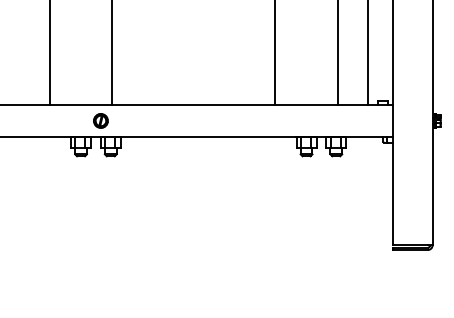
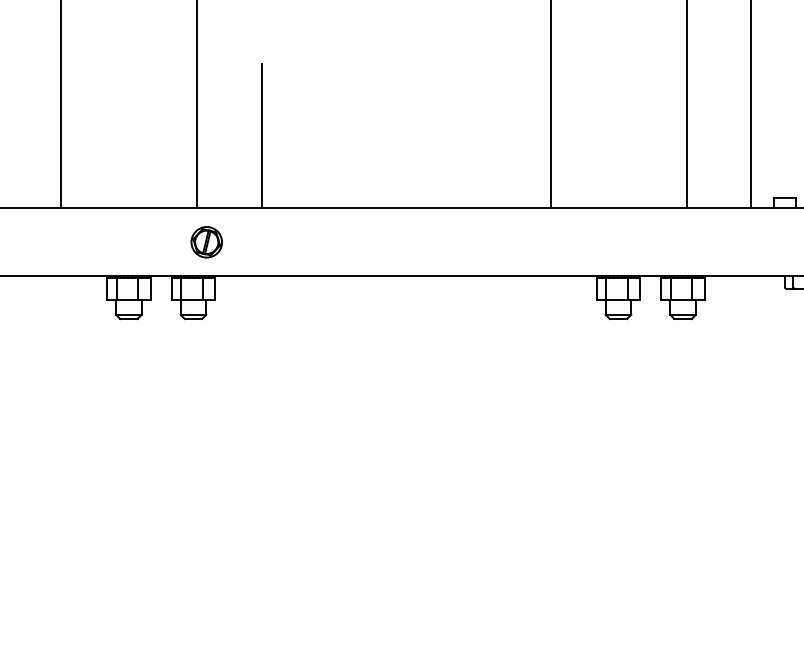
line: (142, 71) -> (262, 134), added
part: (100, 120) -> (205, 241), moved

